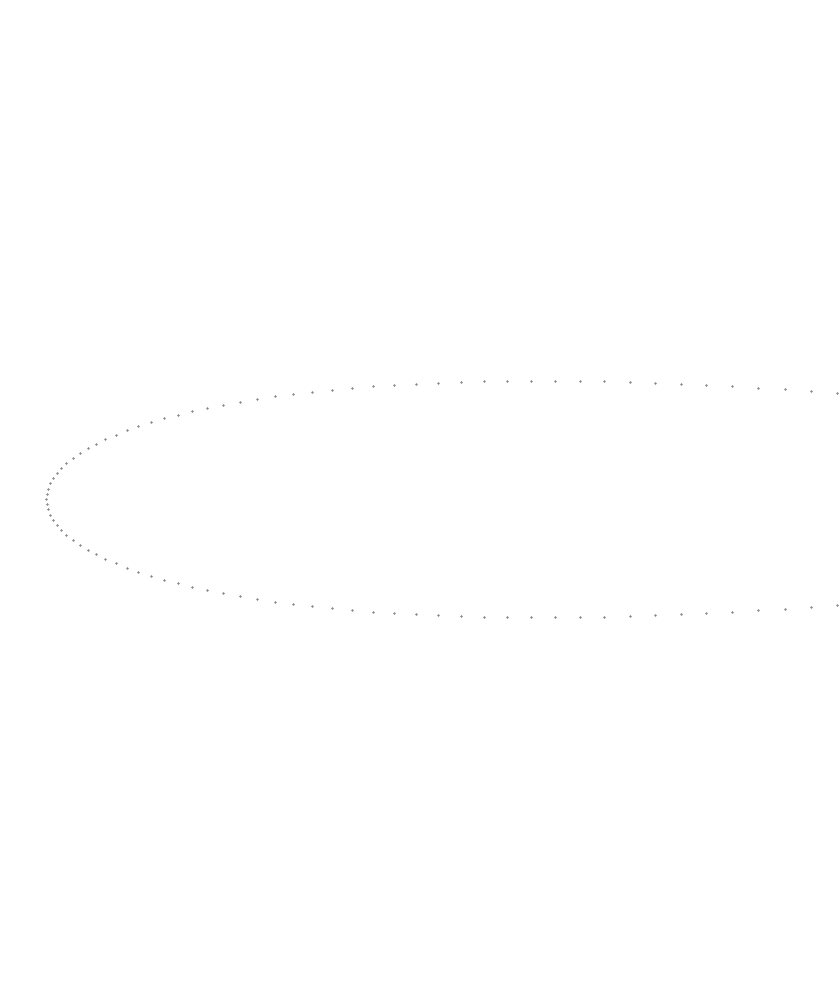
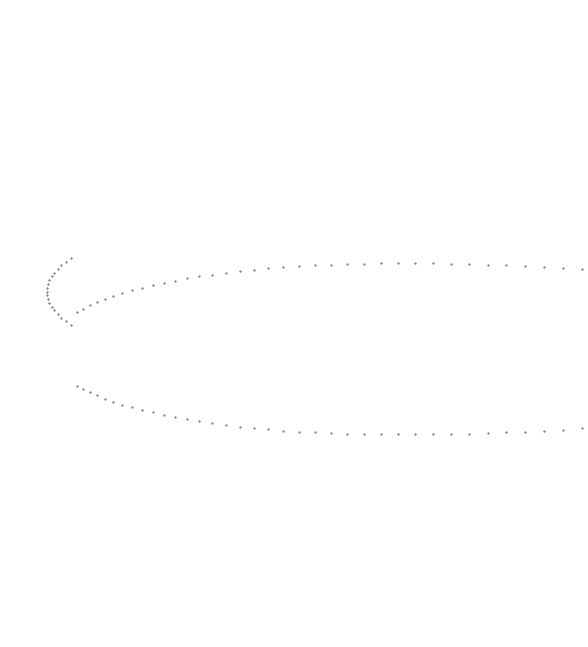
part: (48, 494) -> (48, 288), moved

